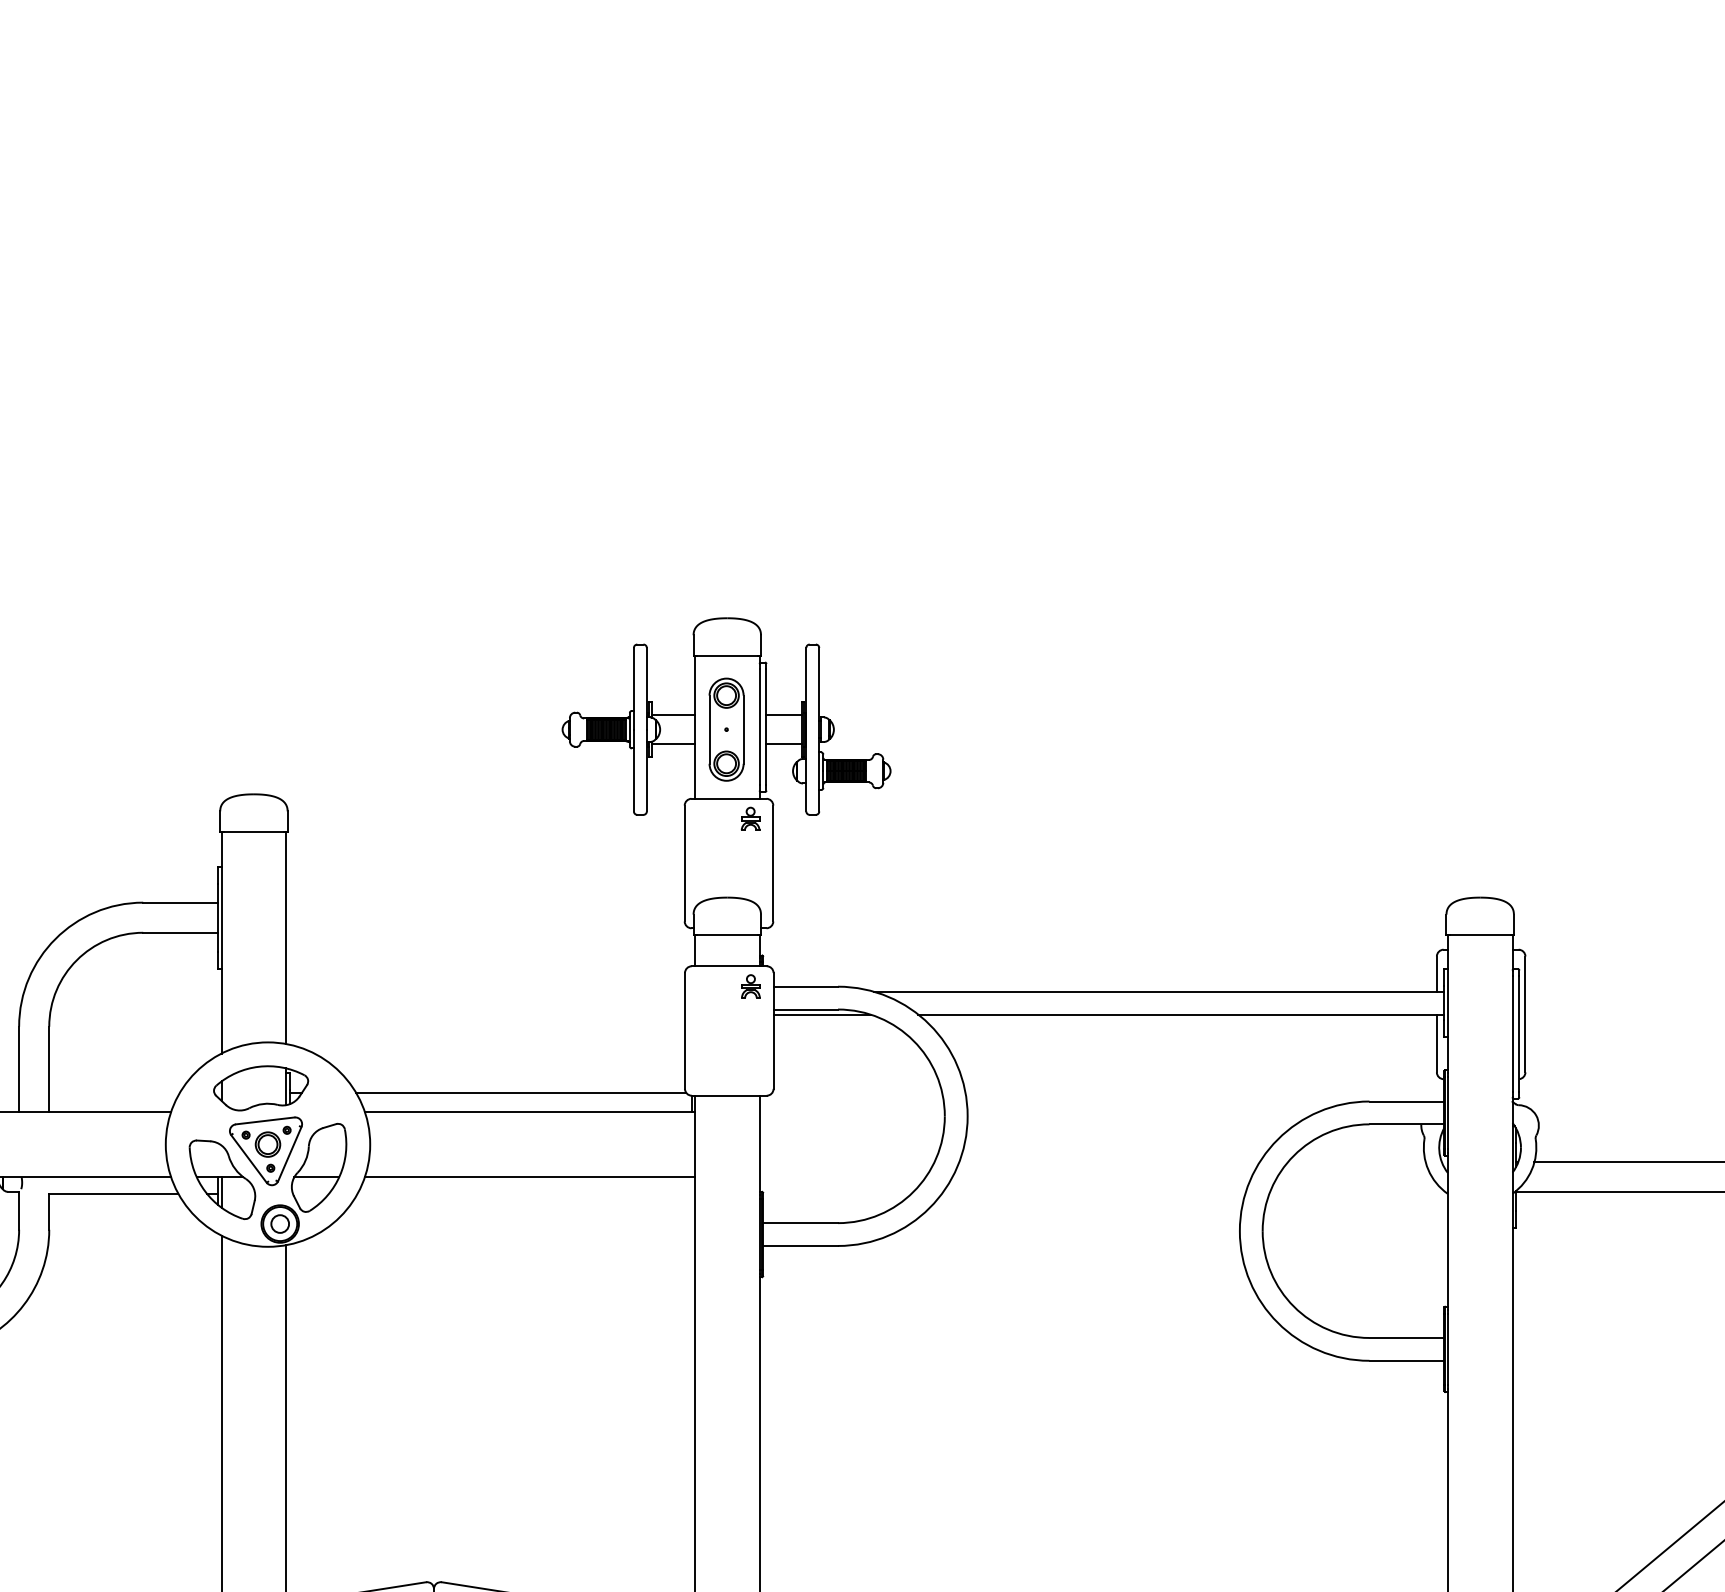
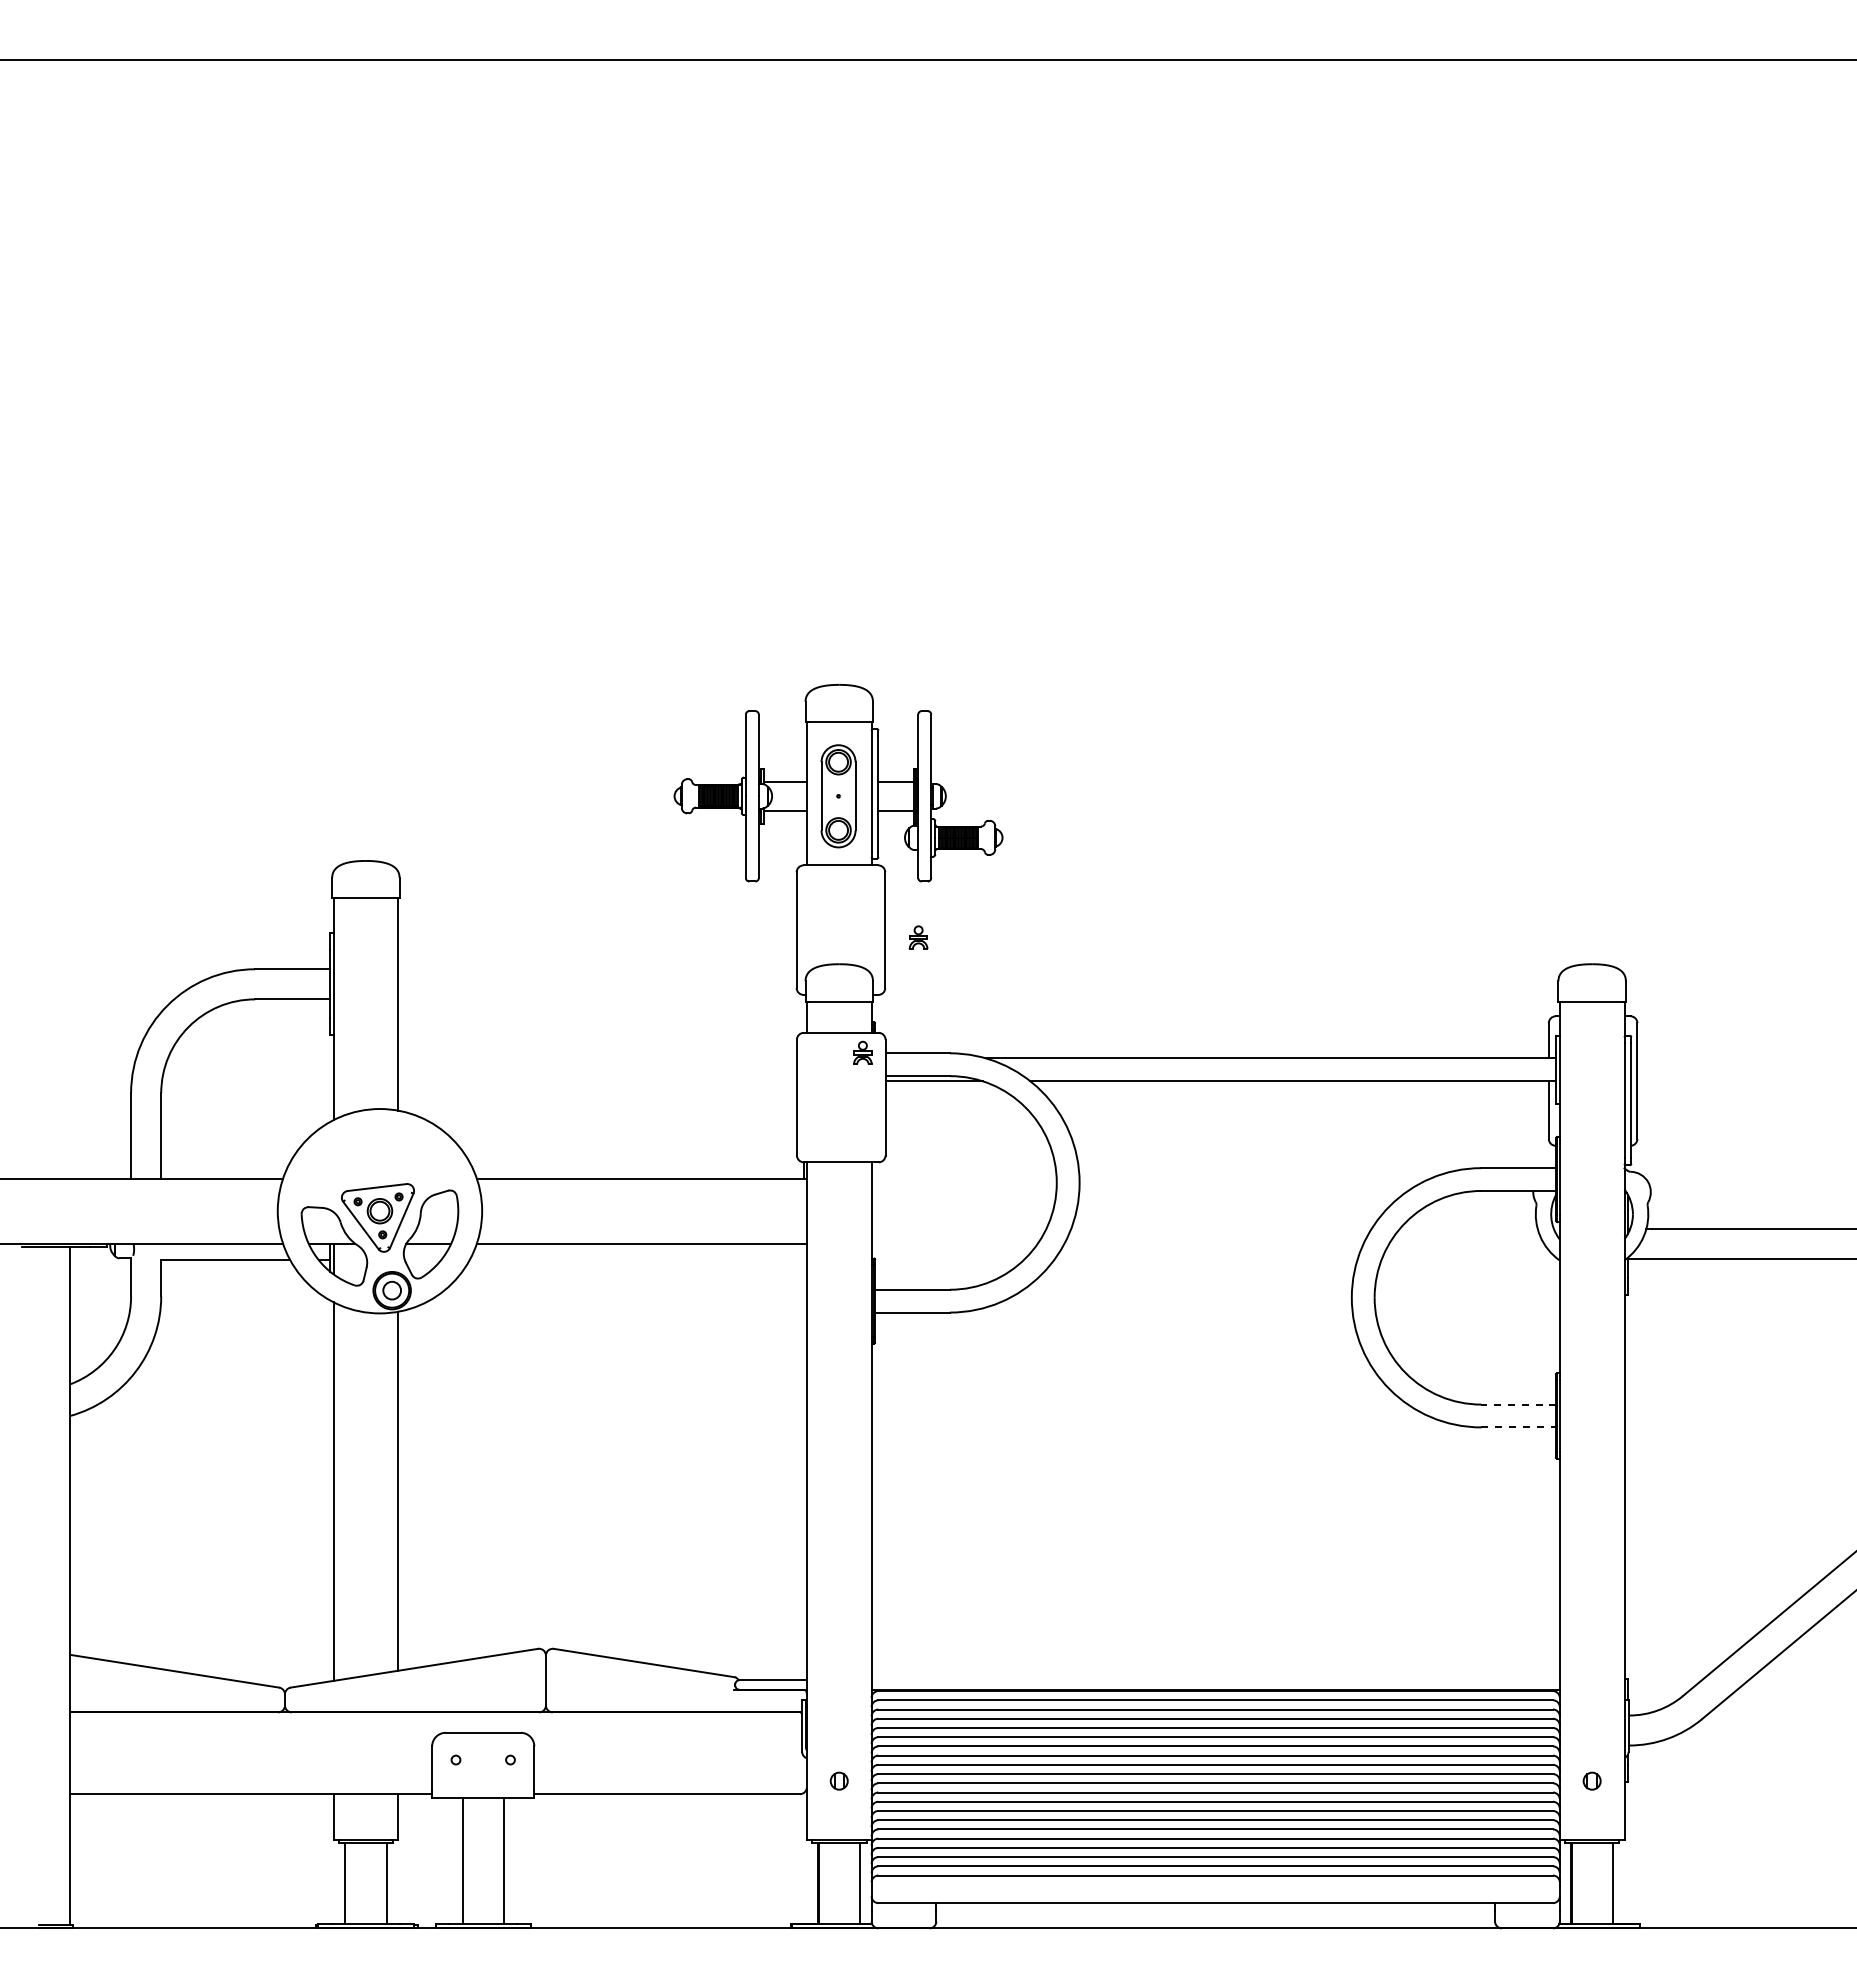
part: (750, 818) -> (918, 937), moved
part: (261, 1087) -> (373, 1154), removed
line: (521, 1092) -> (633, 1159), removed
line: (1406, 1337) -> (1518, 1404), solid -> dashed
line: (1407, 1360) -> (1519, 1427), solid -> dashed

